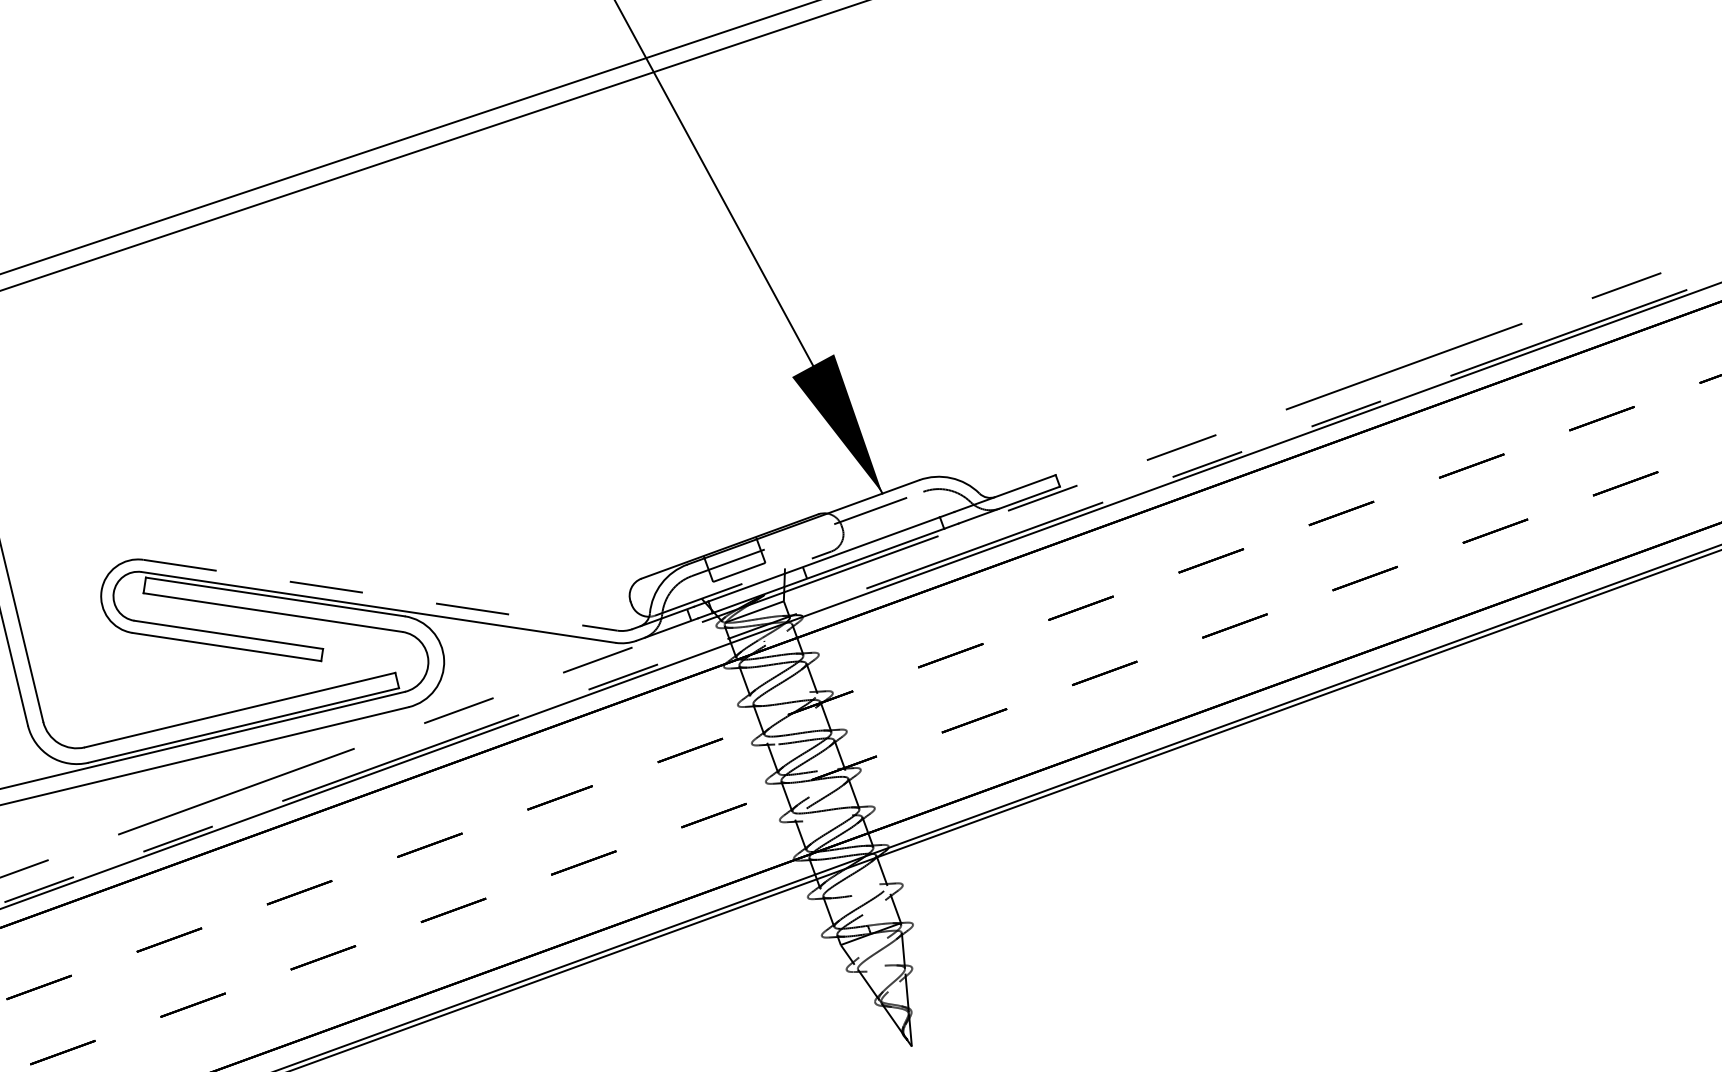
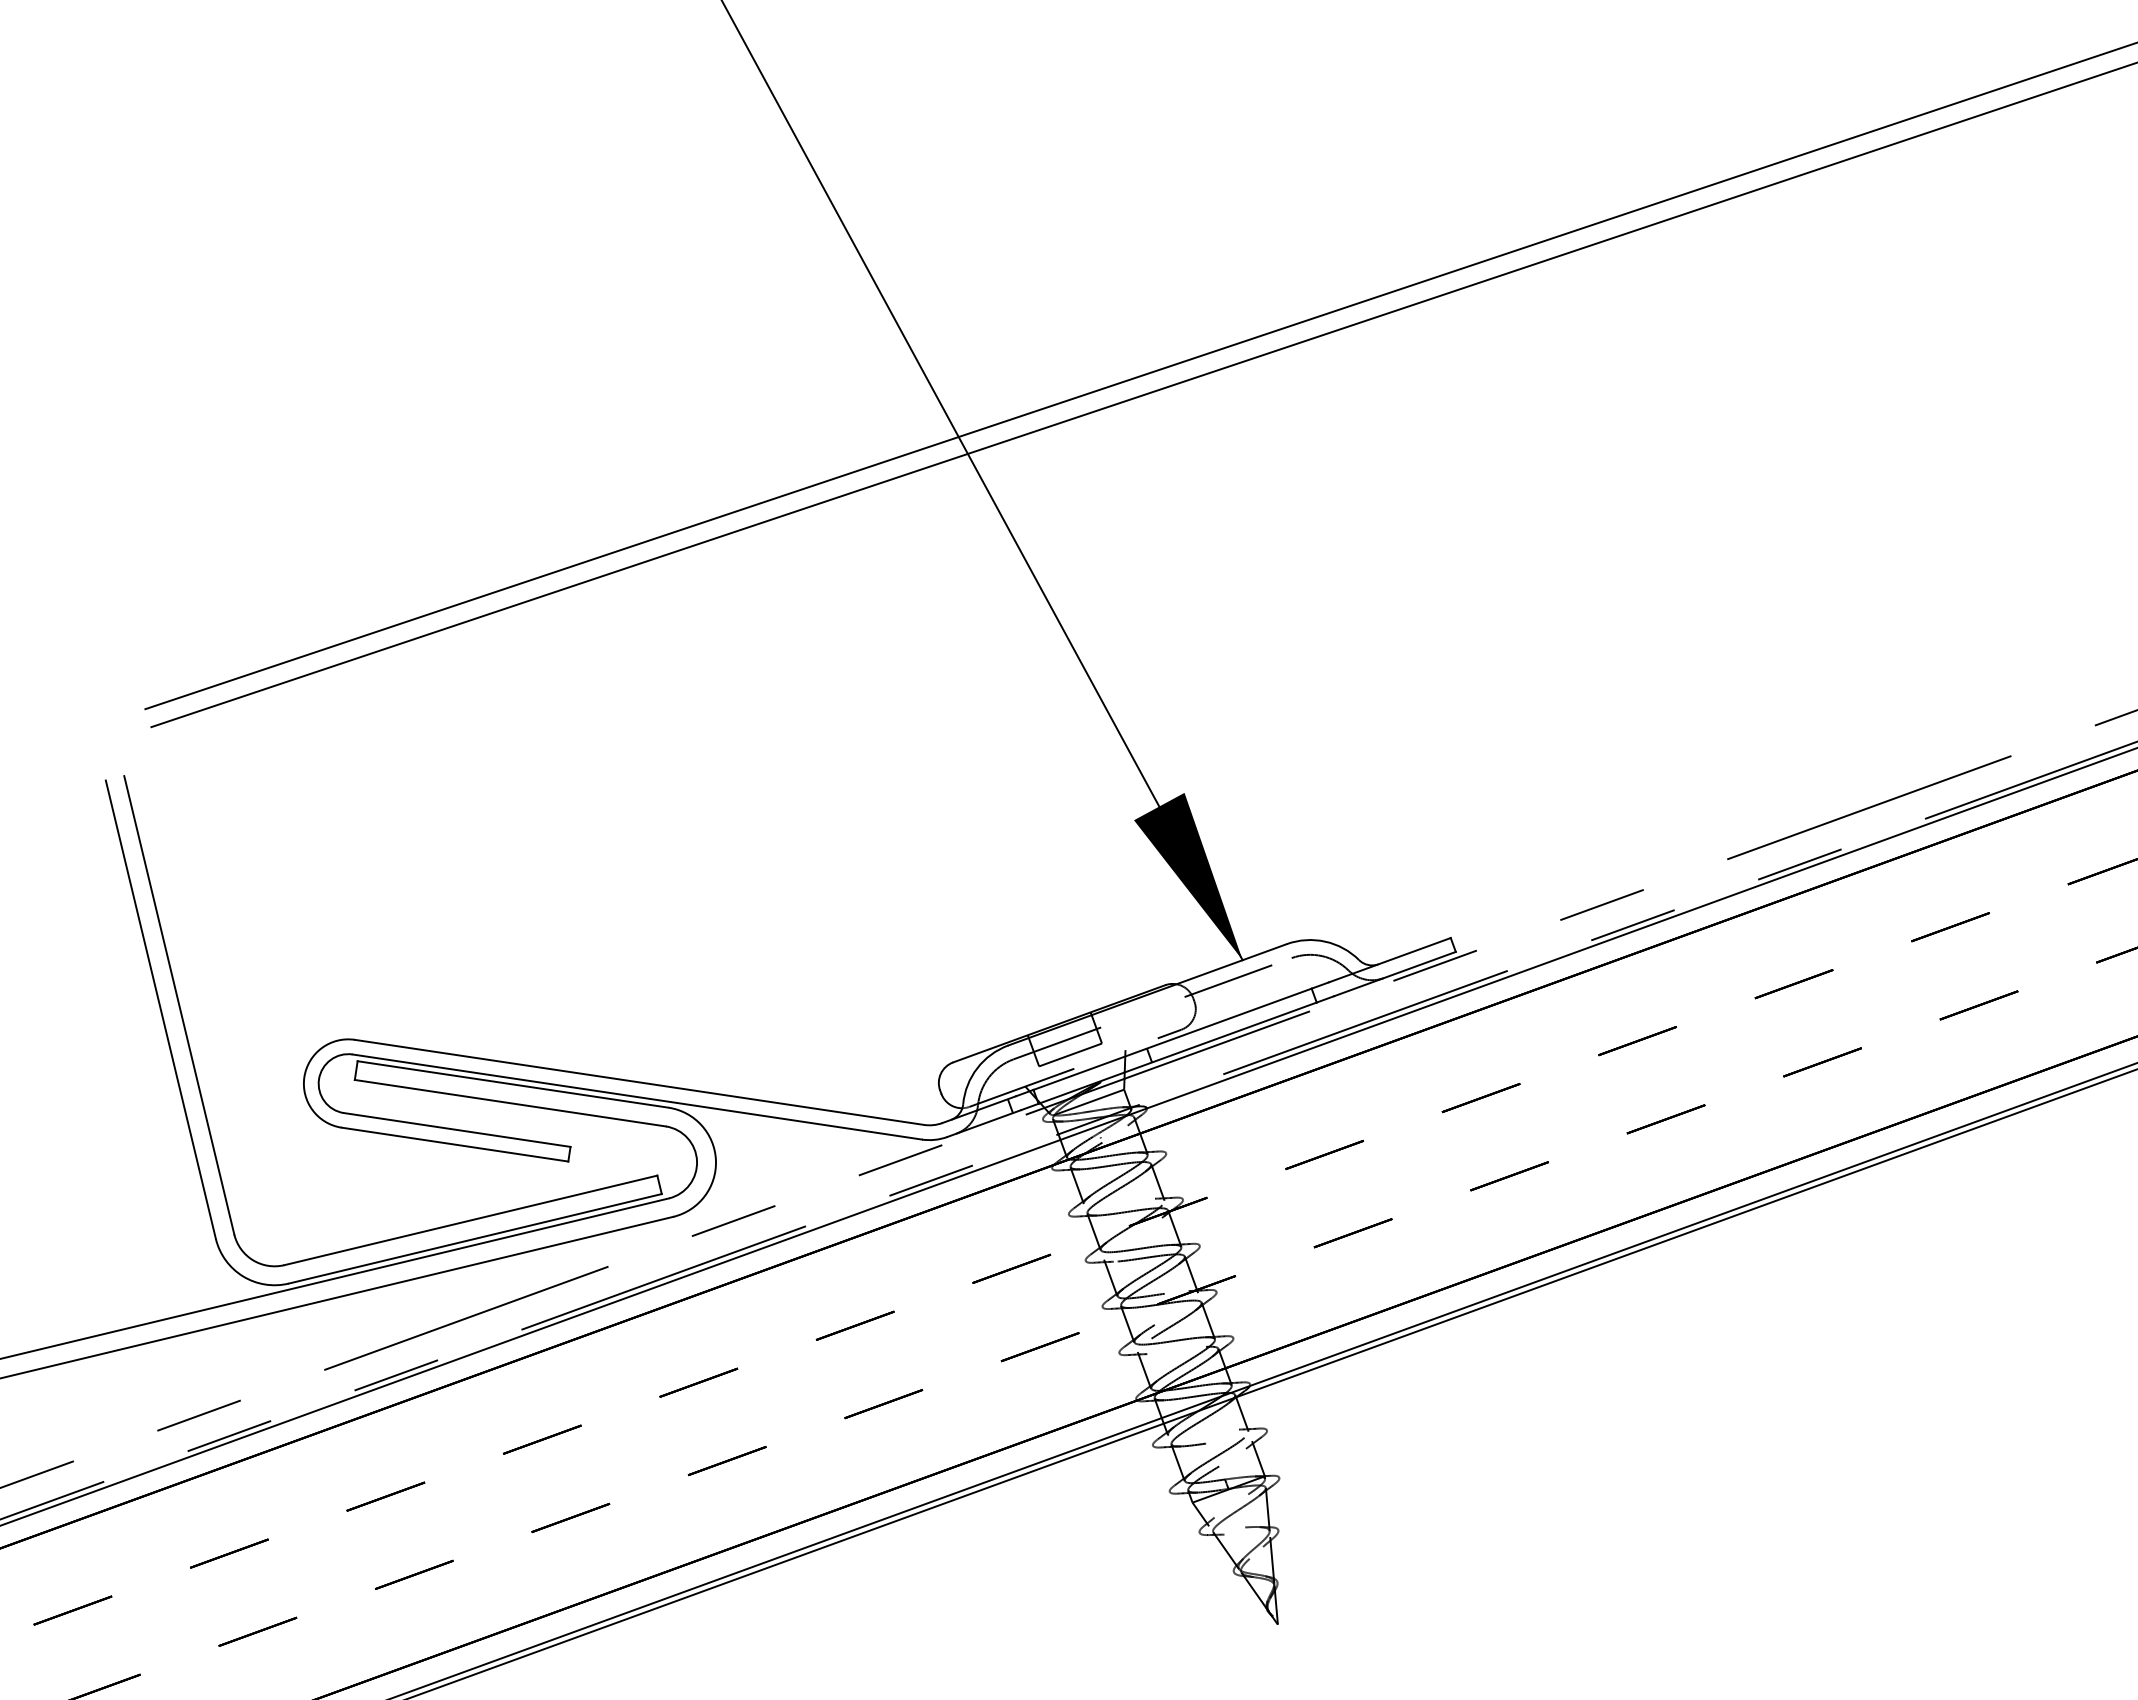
line: (380, 595) -> (639, 1082), dashed -> solid

